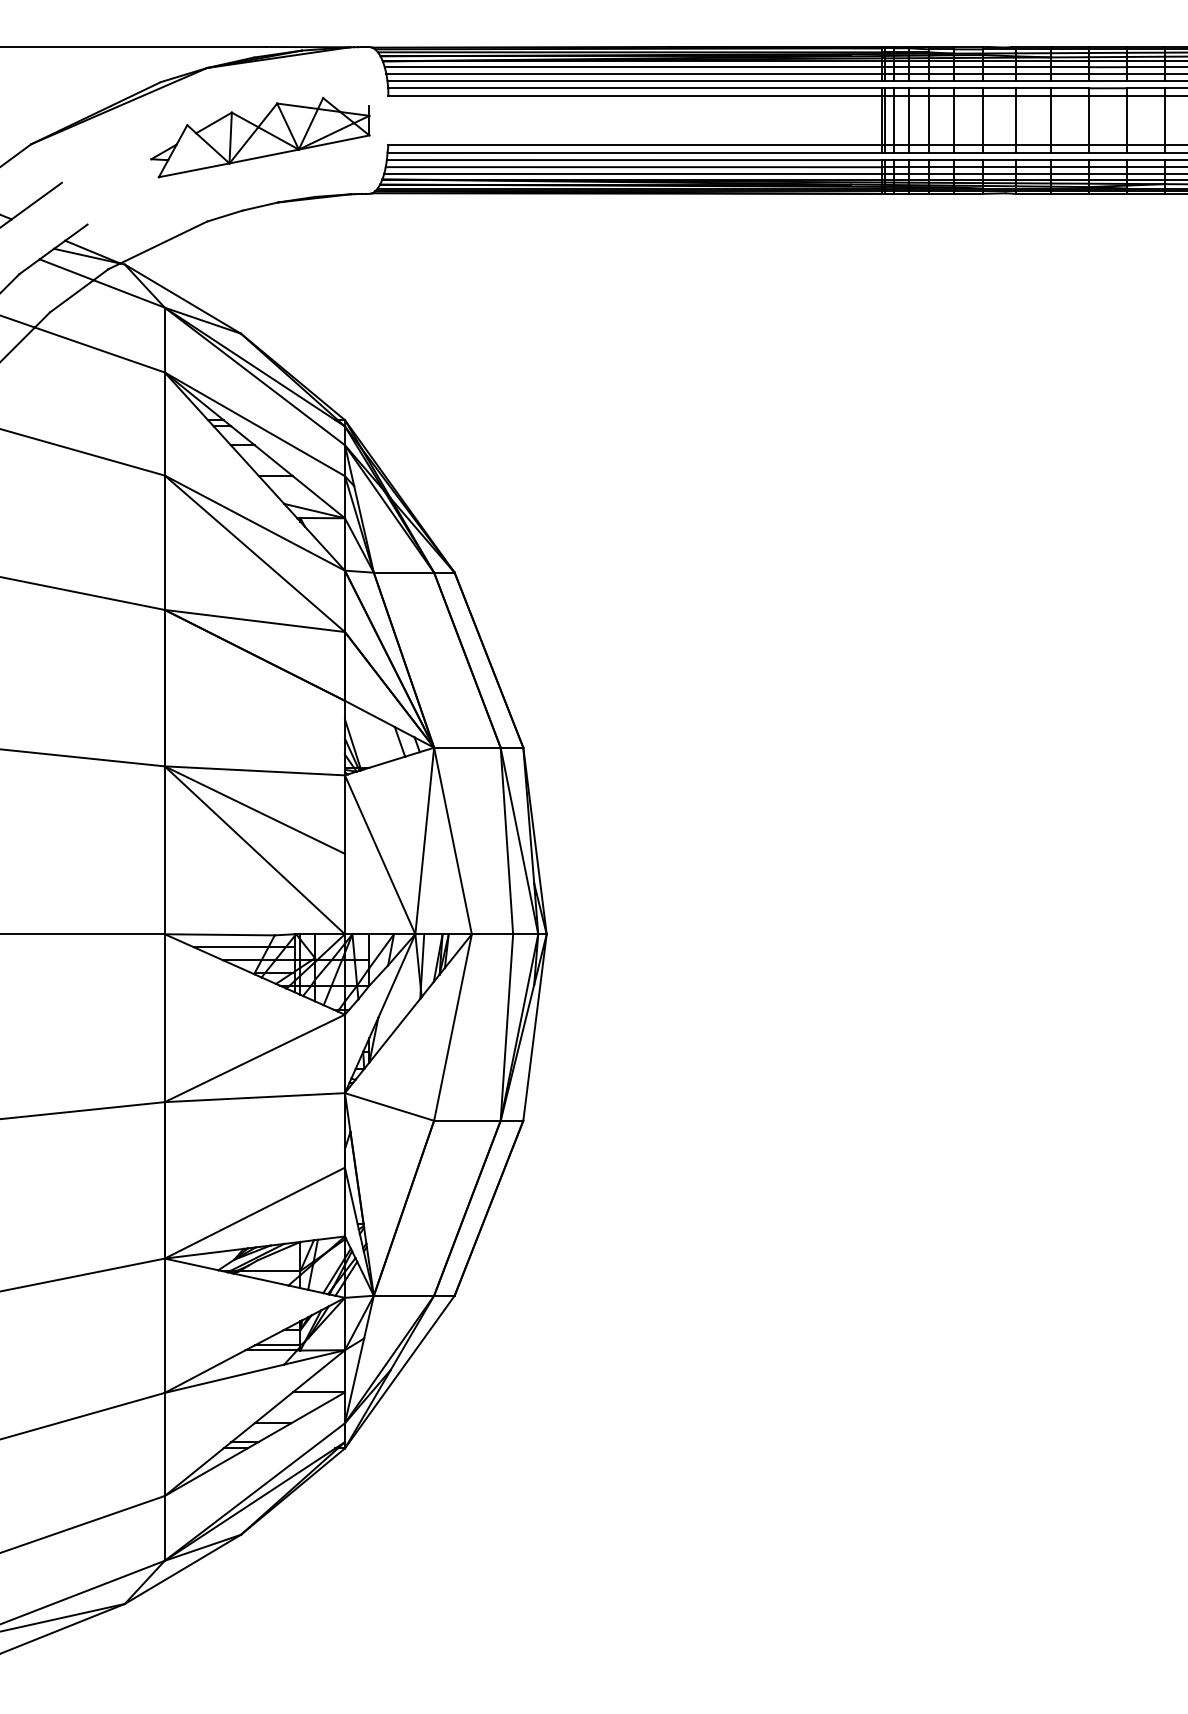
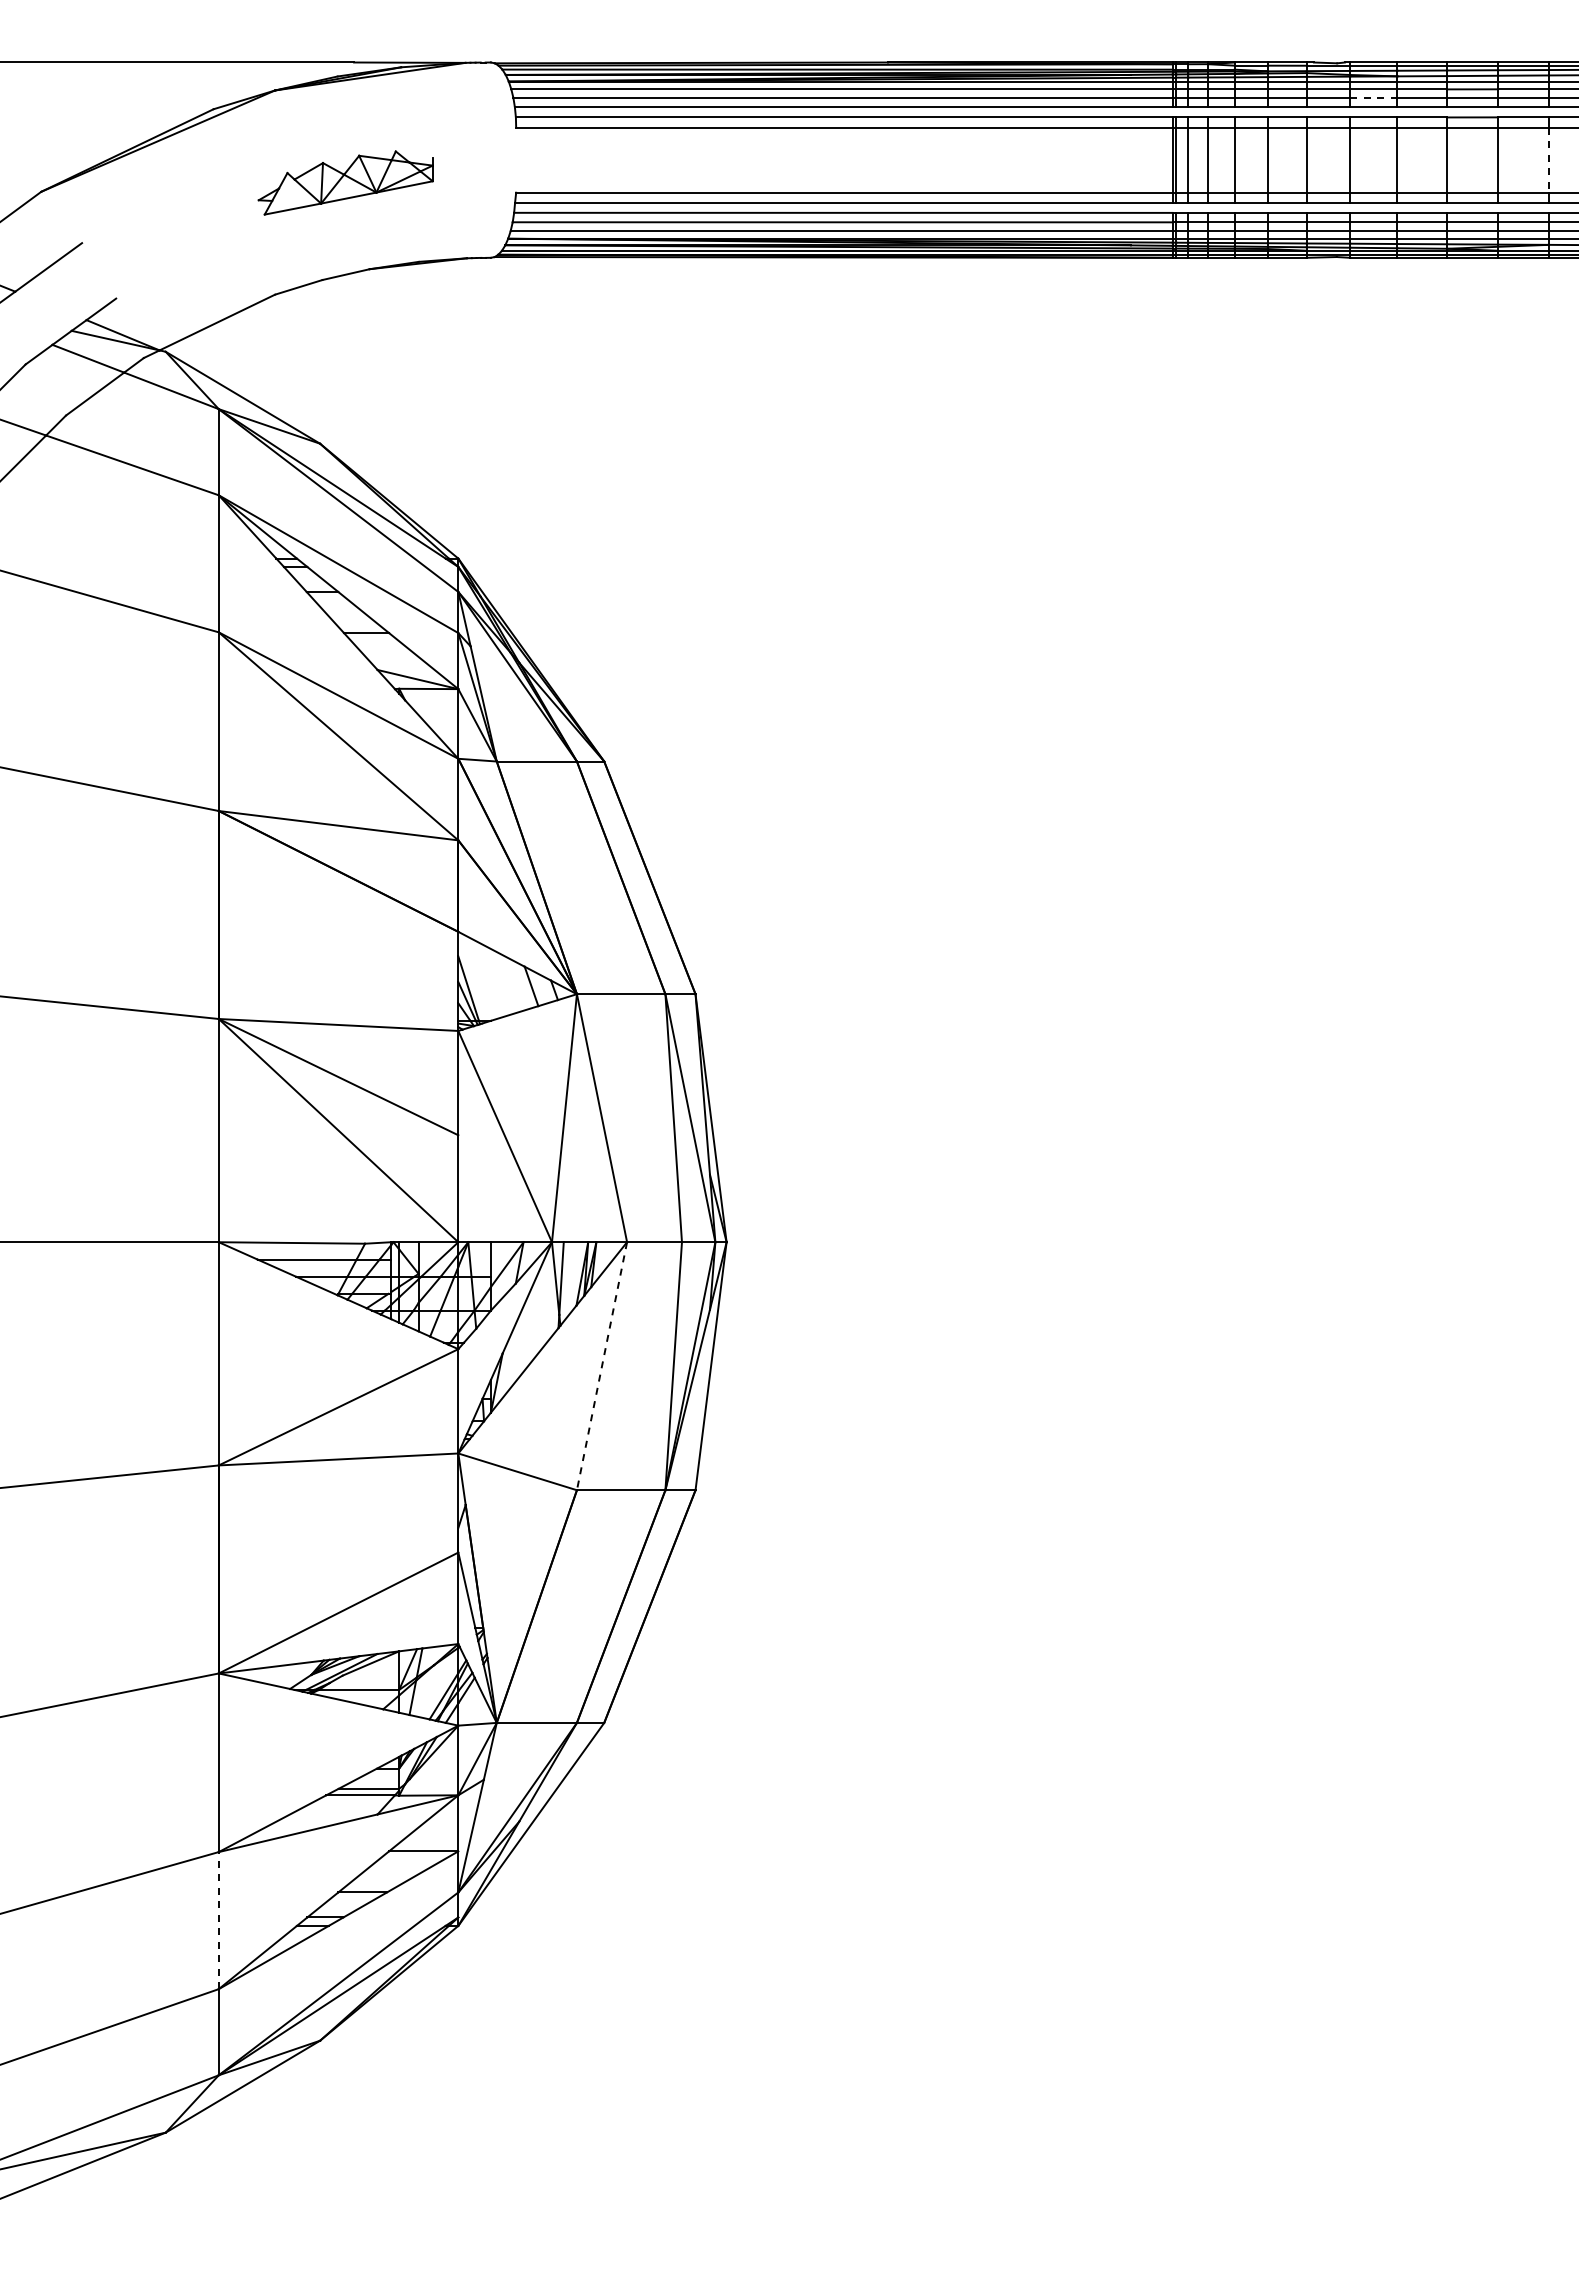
line: (1033, 74) -> (1373, 98), solid -> dashed
line: (1164, 120) -> (1548, 160), solid -> dashed
part: (260, 137) -> (345, 182), size x0.6
line: (453, 1027) -> (602, 1366), solid -> dashed
line: (164, 1444) -> (218, 1920), solid -> dashed

